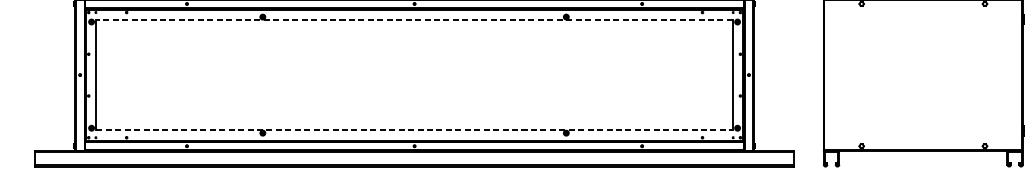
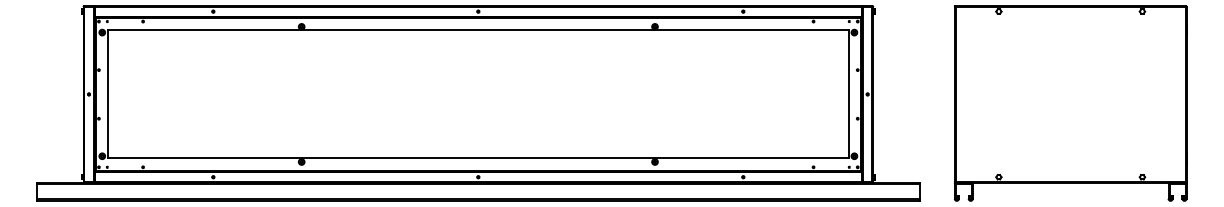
line: (414, 20) -> (478, 30), dashed -> solid
line: (414, 130) -> (478, 158), dashed -> solid

